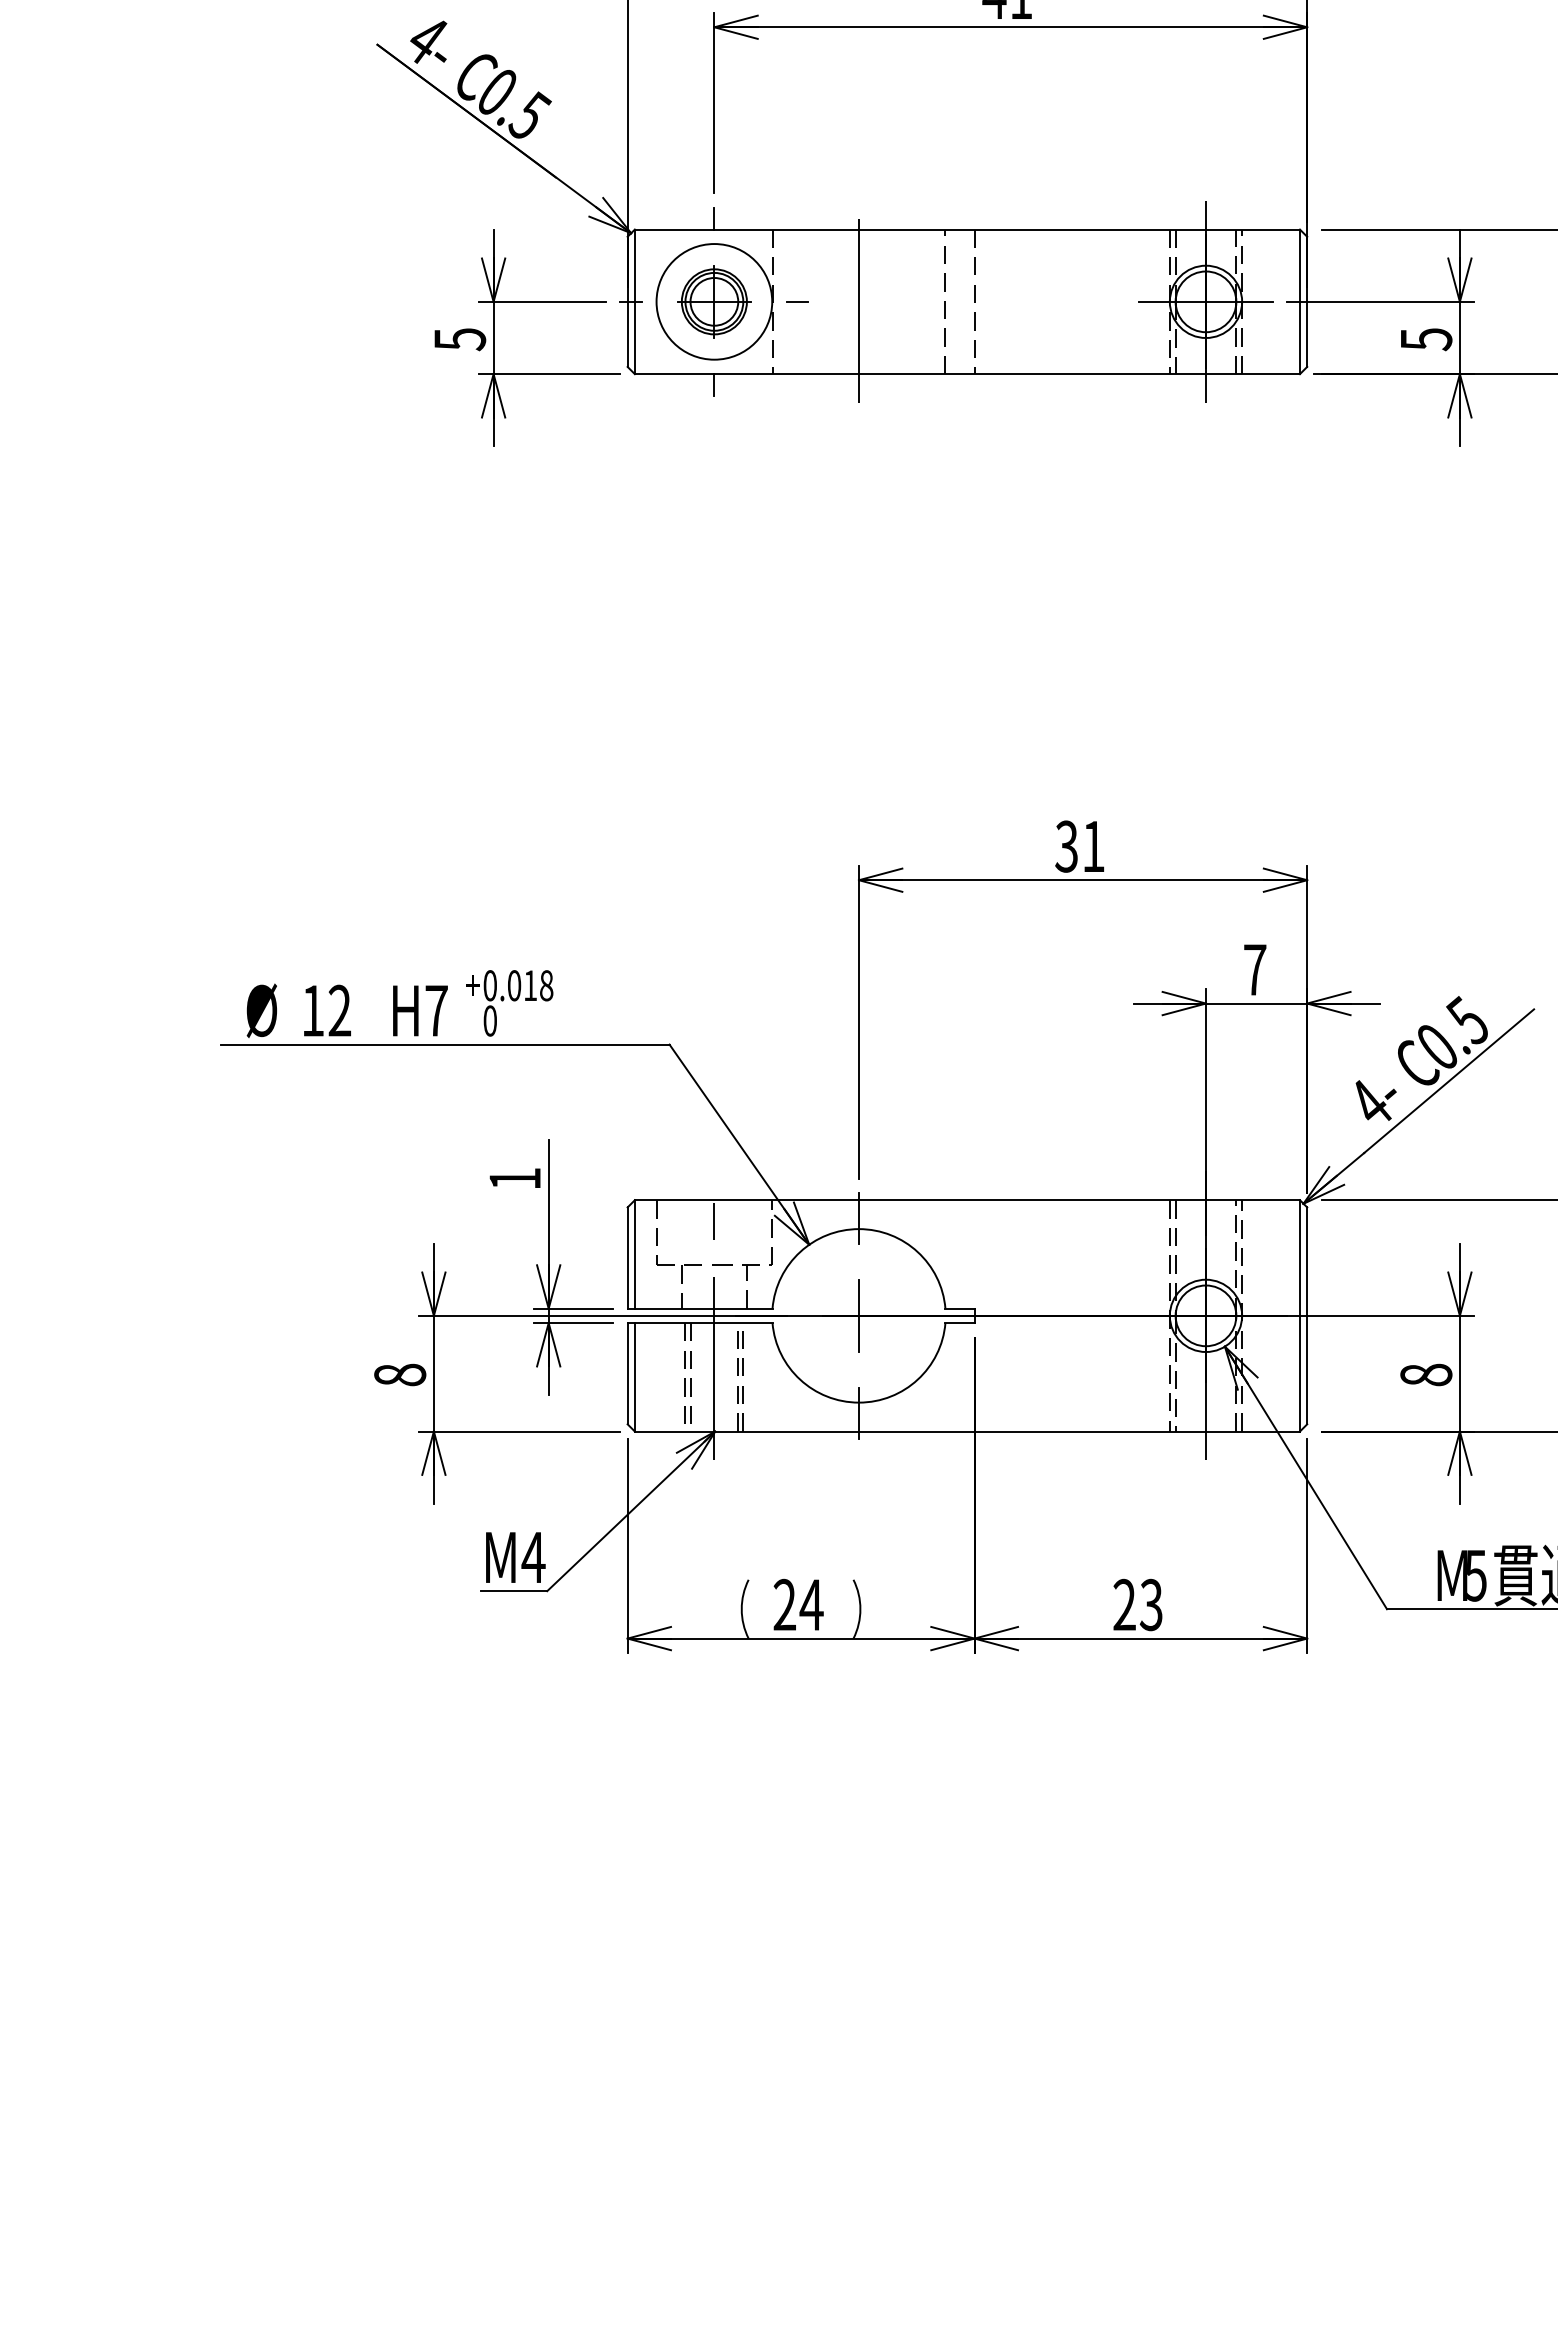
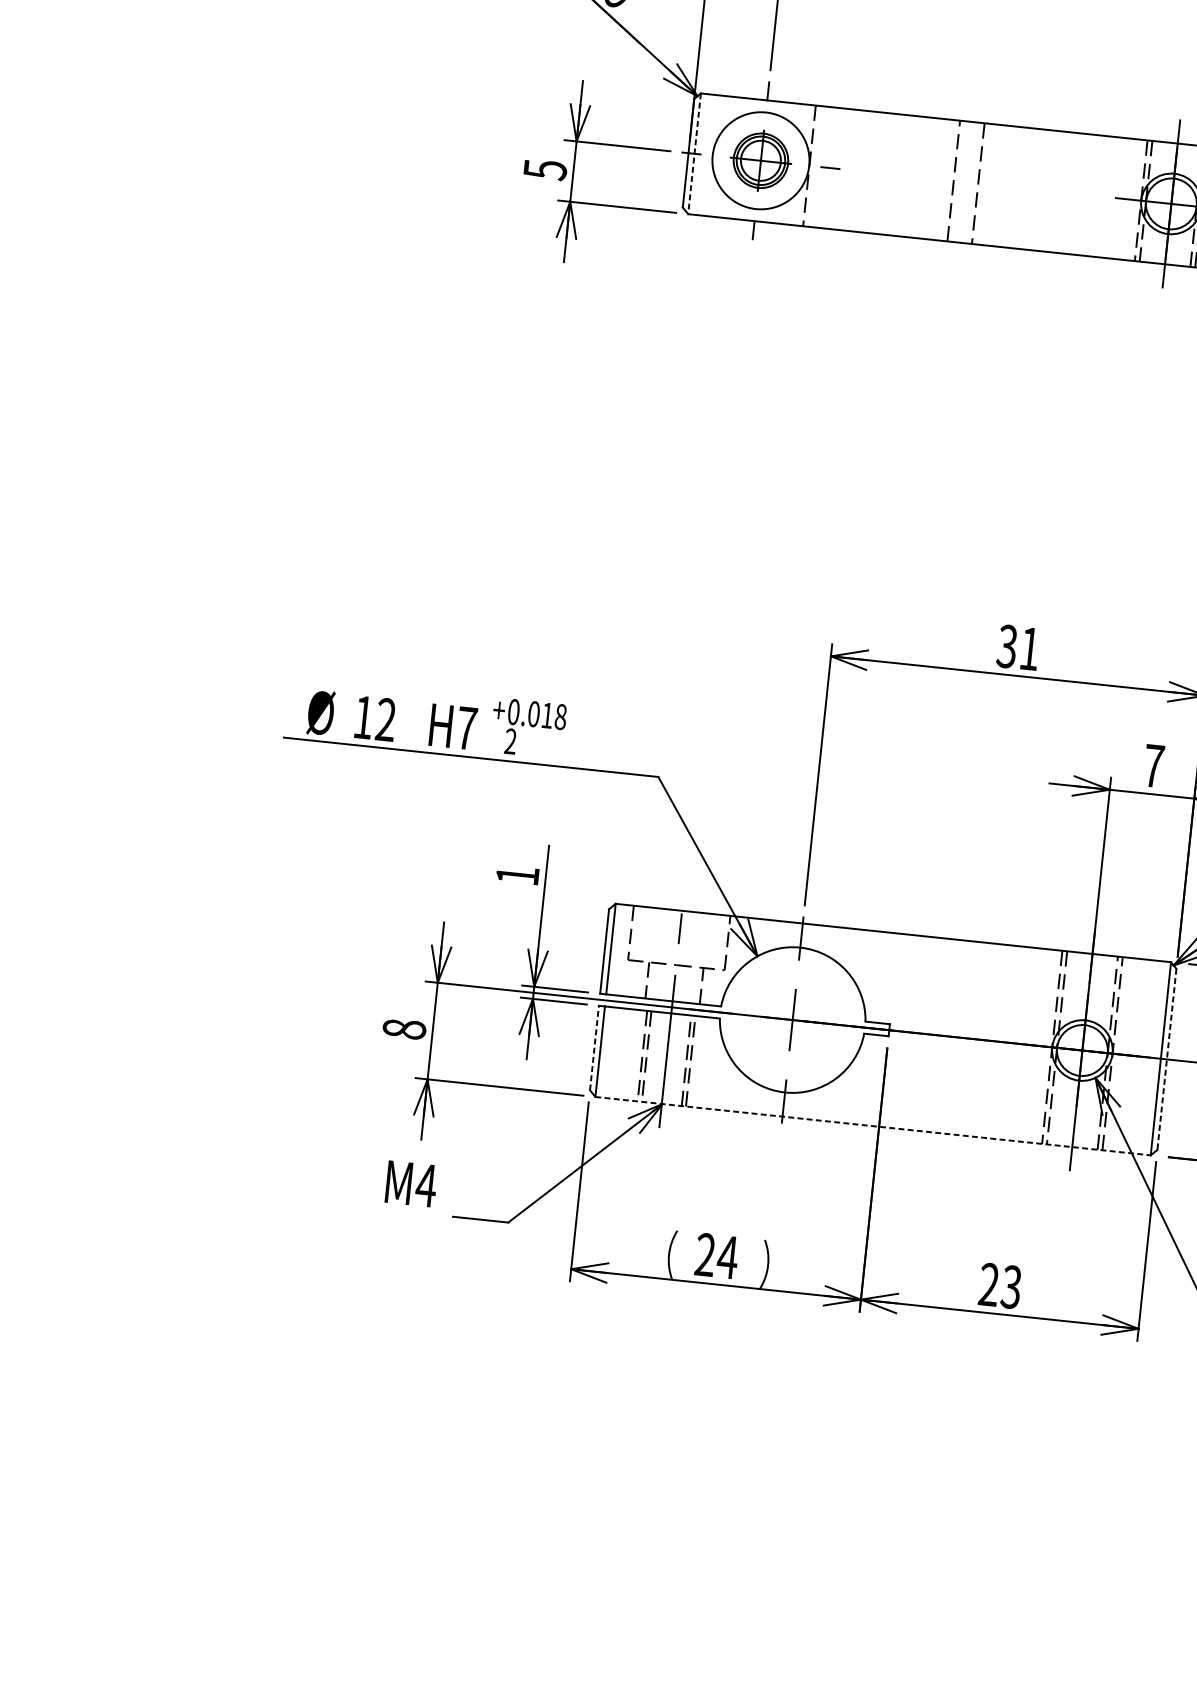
line: (858, 301) -> (881, 173), removed
line: (634, 302) -> (694, 154), solid -> dashed
text: (489, 1020) -> (510, 741), 0 -> 2
line: (1307, 1316) -> (1167, 1059), solid -> dashed
line: (627, 1373) -> (594, 1047), solid -> dashed
line: (967, 1431) -> (873, 1126), solid -> dashed
text: (515, 1557) -> (411, 1183), moved

